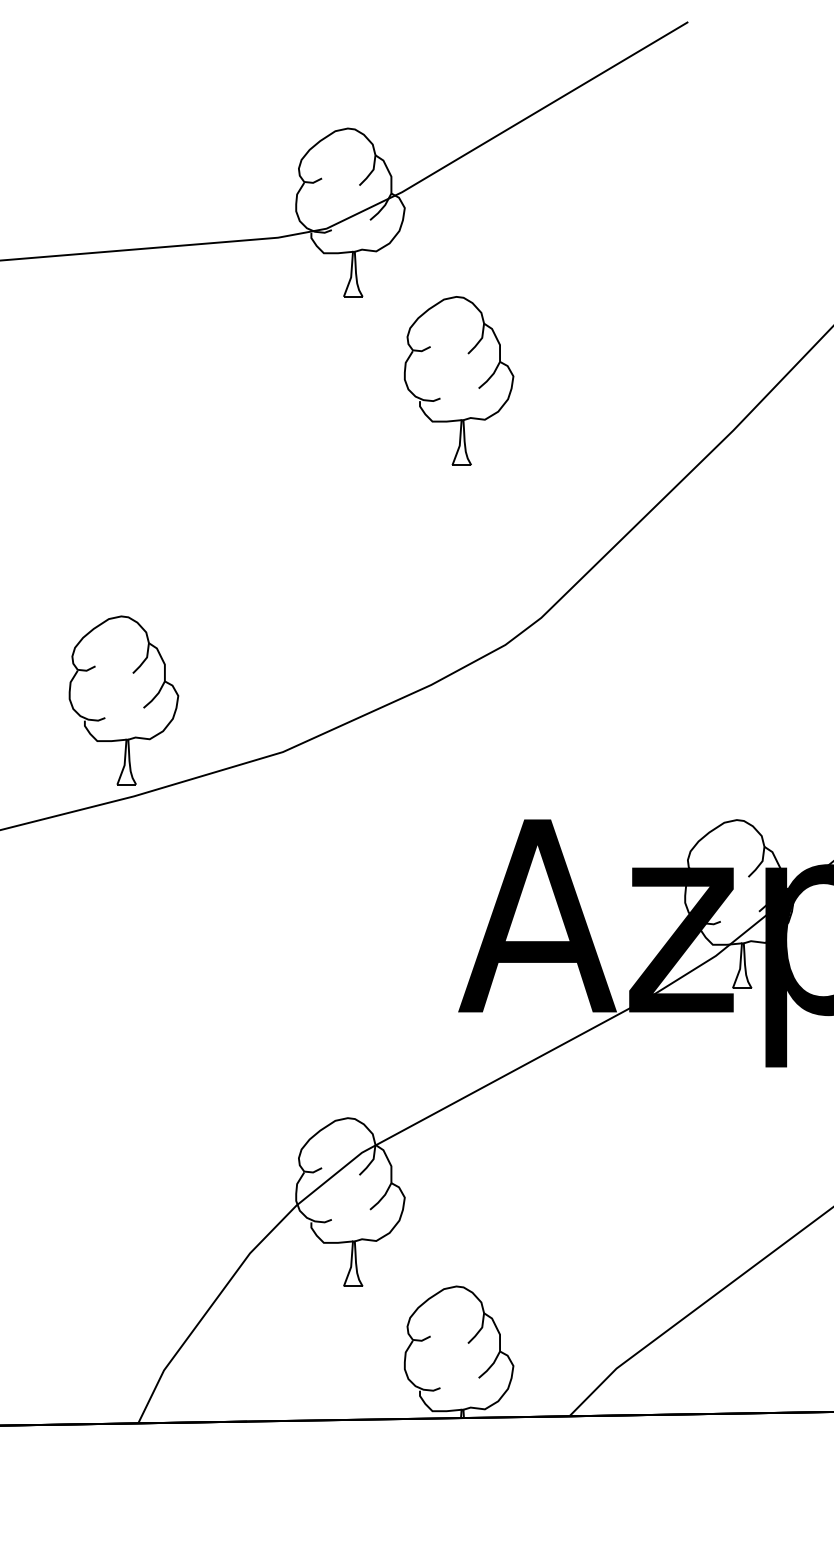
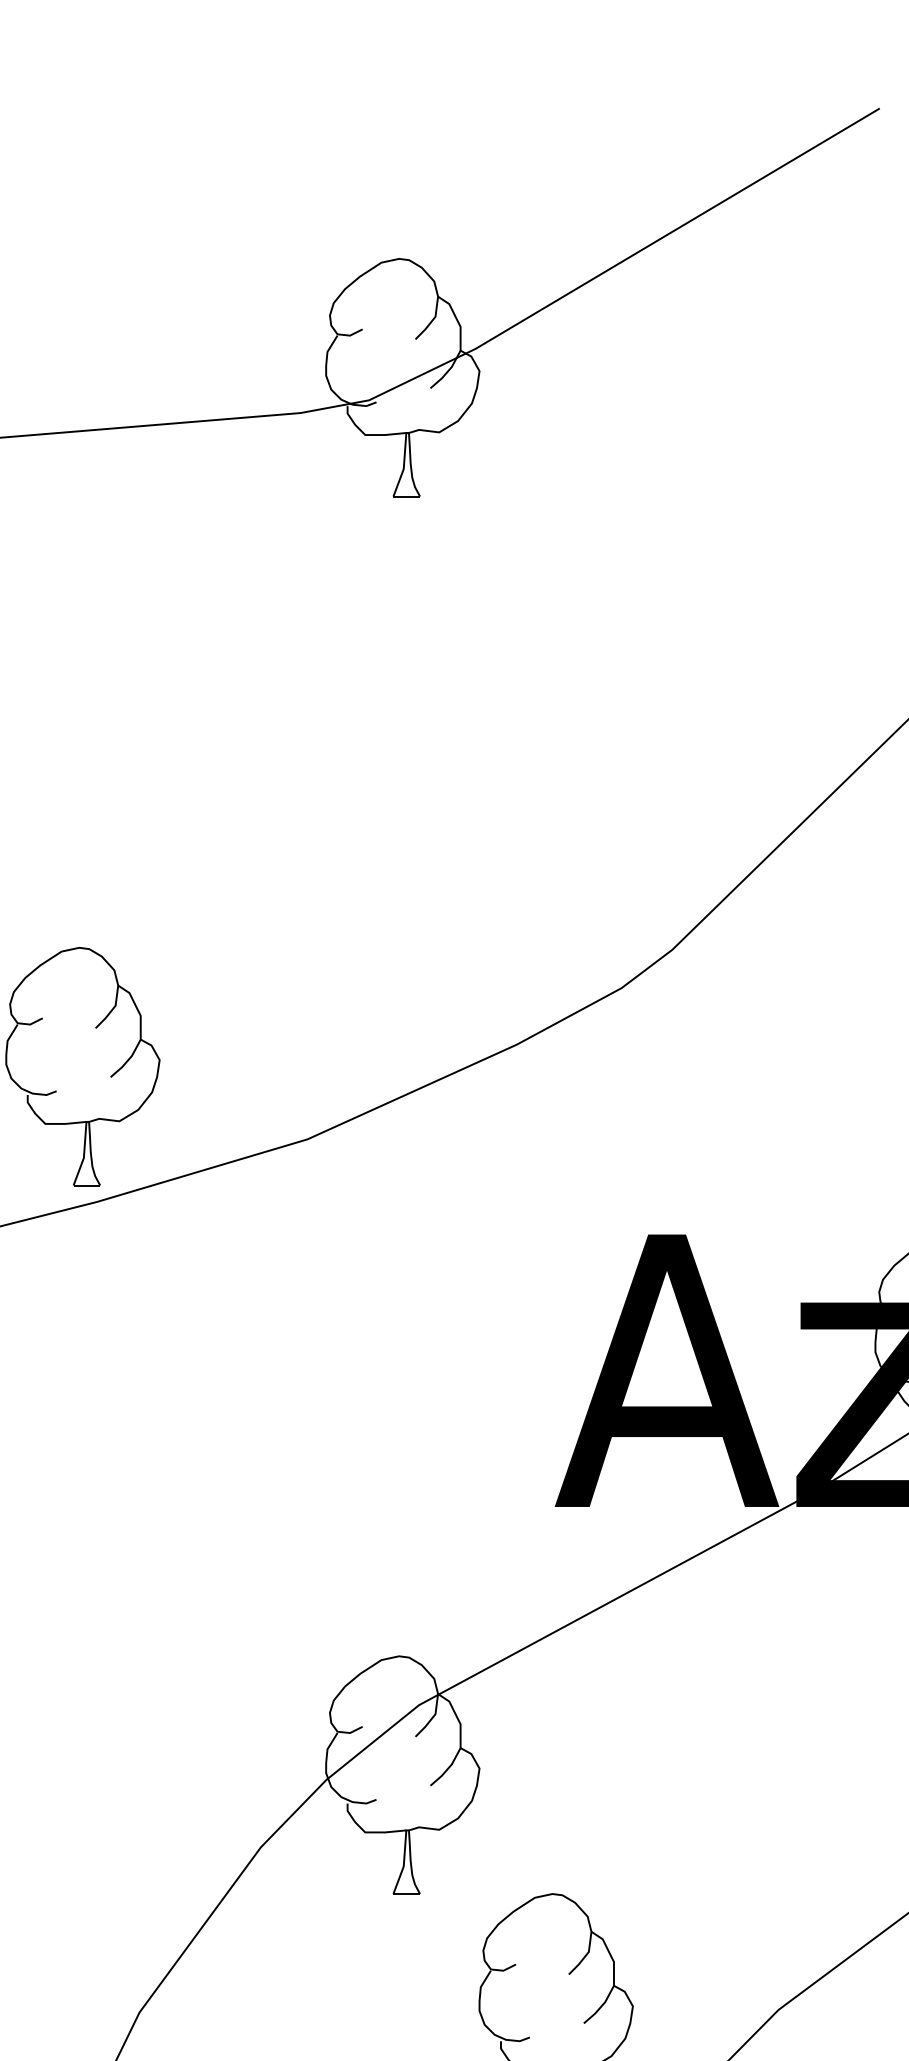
part: (458, 380) -> (555, 614), removed

